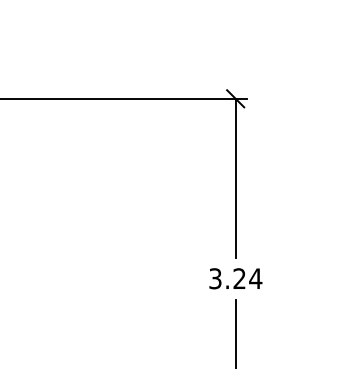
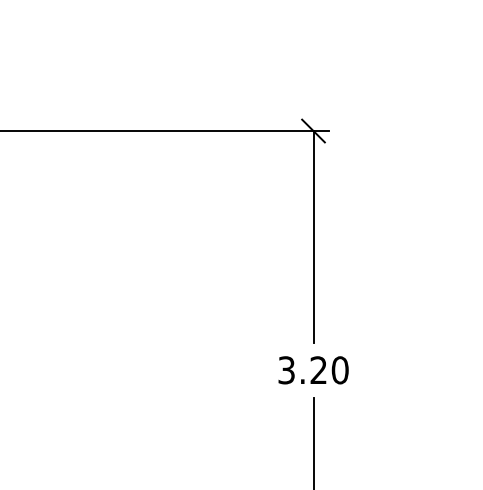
text: (255, 278) -> (340, 370), 3.24 -> 3.20

